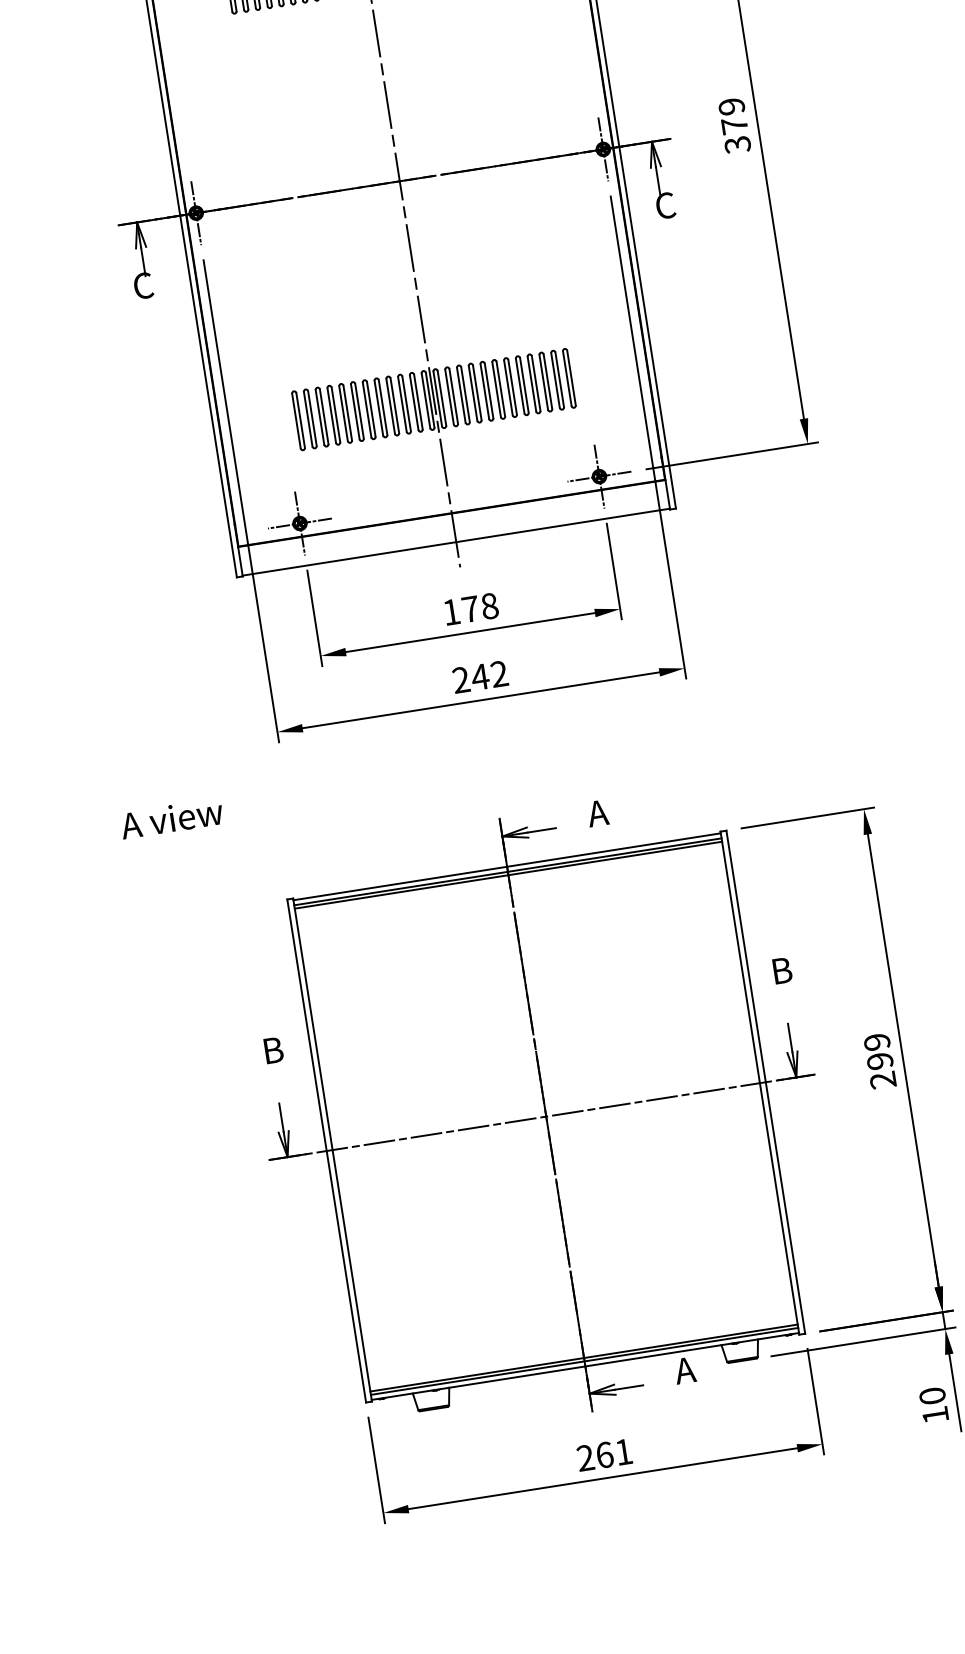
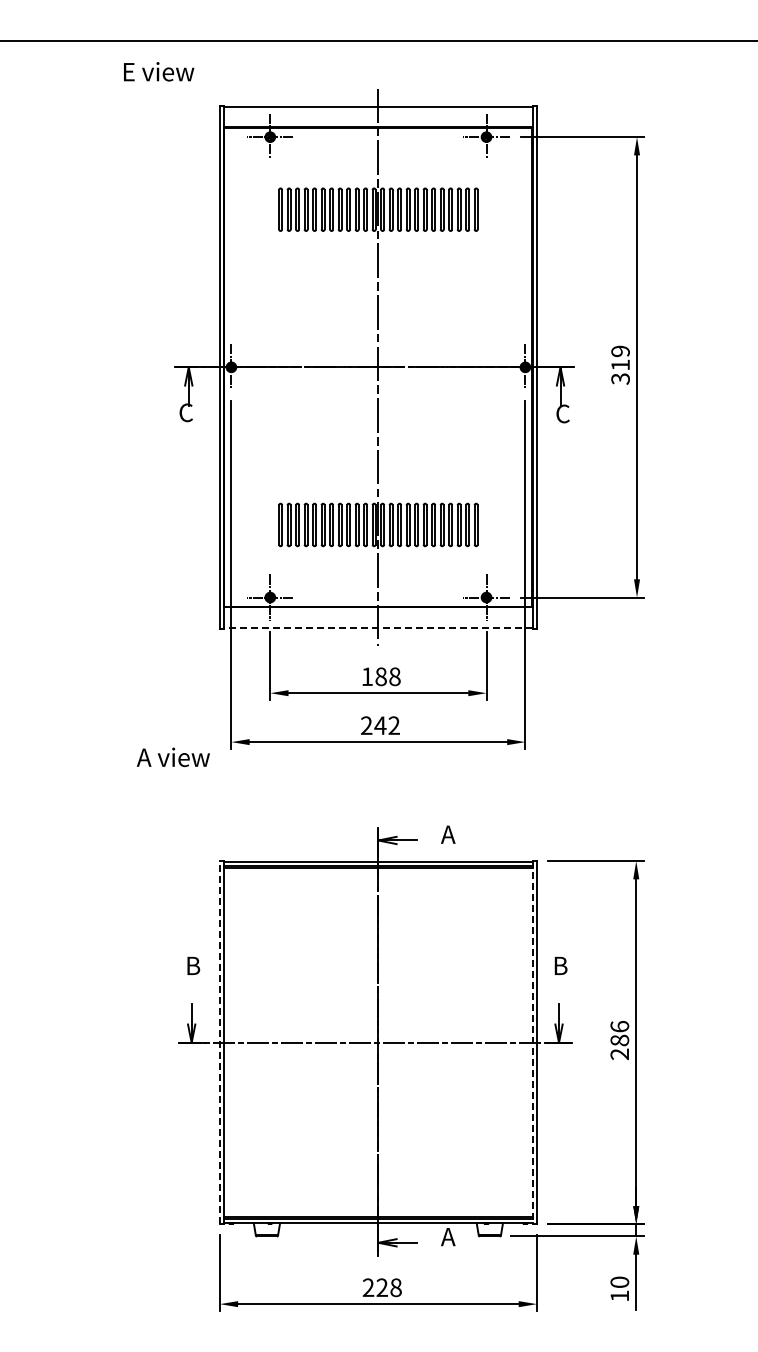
text: (734, 124) -> (620, 364), 379 -> 319
line: (454, 541) -> (377, 627), solid -> dashed
text: (469, 608) -> (380, 676), 178 -> 188
text: (170, 818) -> (172, 757), moved
text: (878, 1051) -> (619, 1033), 299 -> 286
line: (759, 1082) -> (532, 1042), solid -> dashed
line: (326, 1150) -> (219, 1042), solid -> dashed
text: (613, 1453) -> (388, 1287), 261 -> 228

